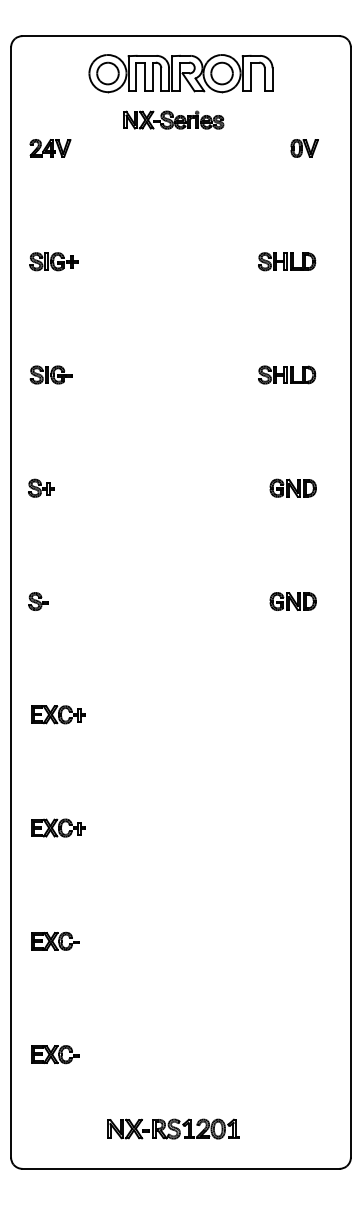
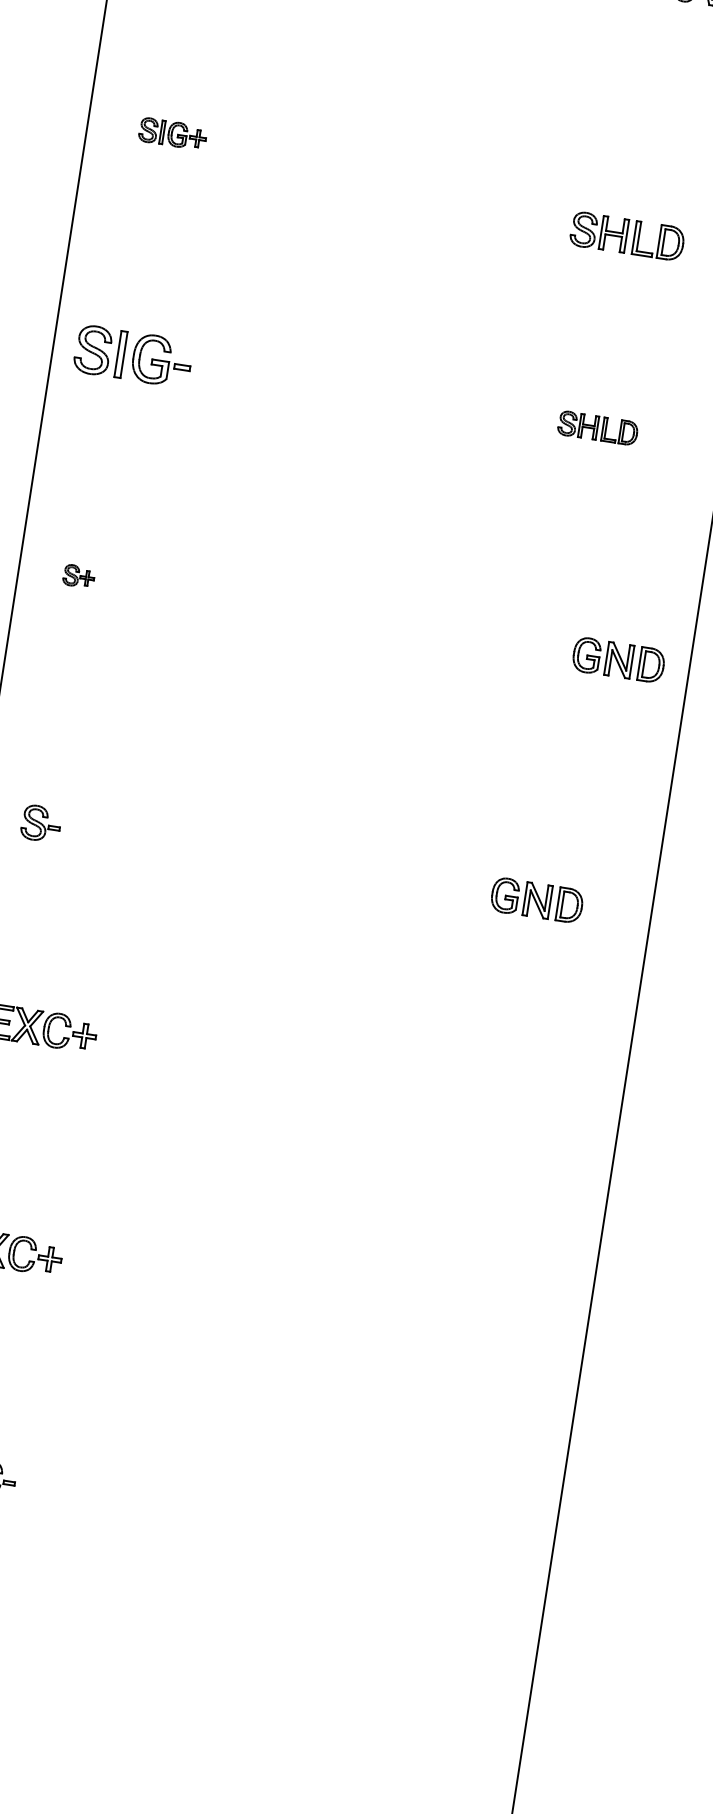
part: (53, 261) -> (171, 133), size x0.7
part: (287, 261) -> (628, 236), moved
part: (50, 374) -> (131, 355), size x1.4
part: (287, 374) -> (598, 427), size x0.7
part: (41, 487) -> (79, 575), size x0.6
part: (292, 487) -> (617, 658), moved
part: (38, 601) -> (40, 823), moved
part: (292, 601) -> (535, 900), moved

